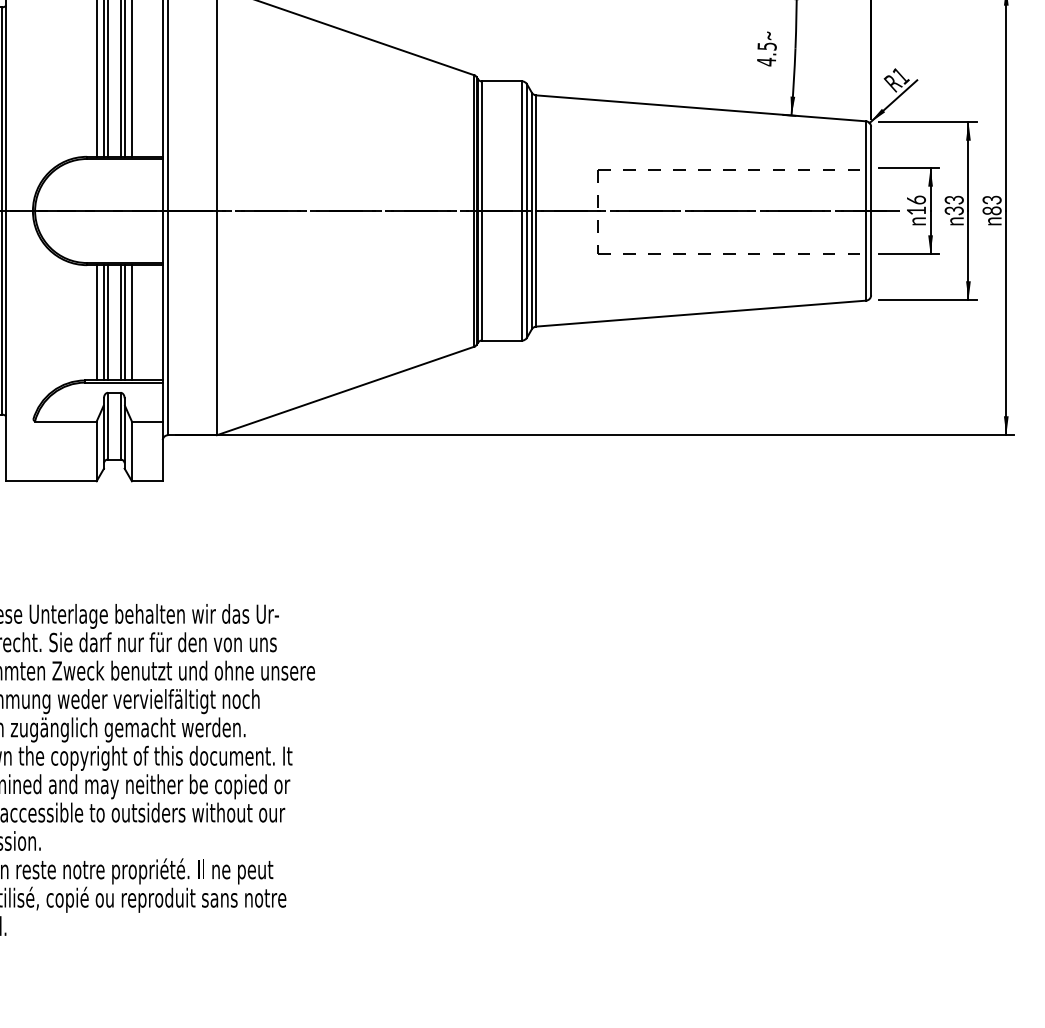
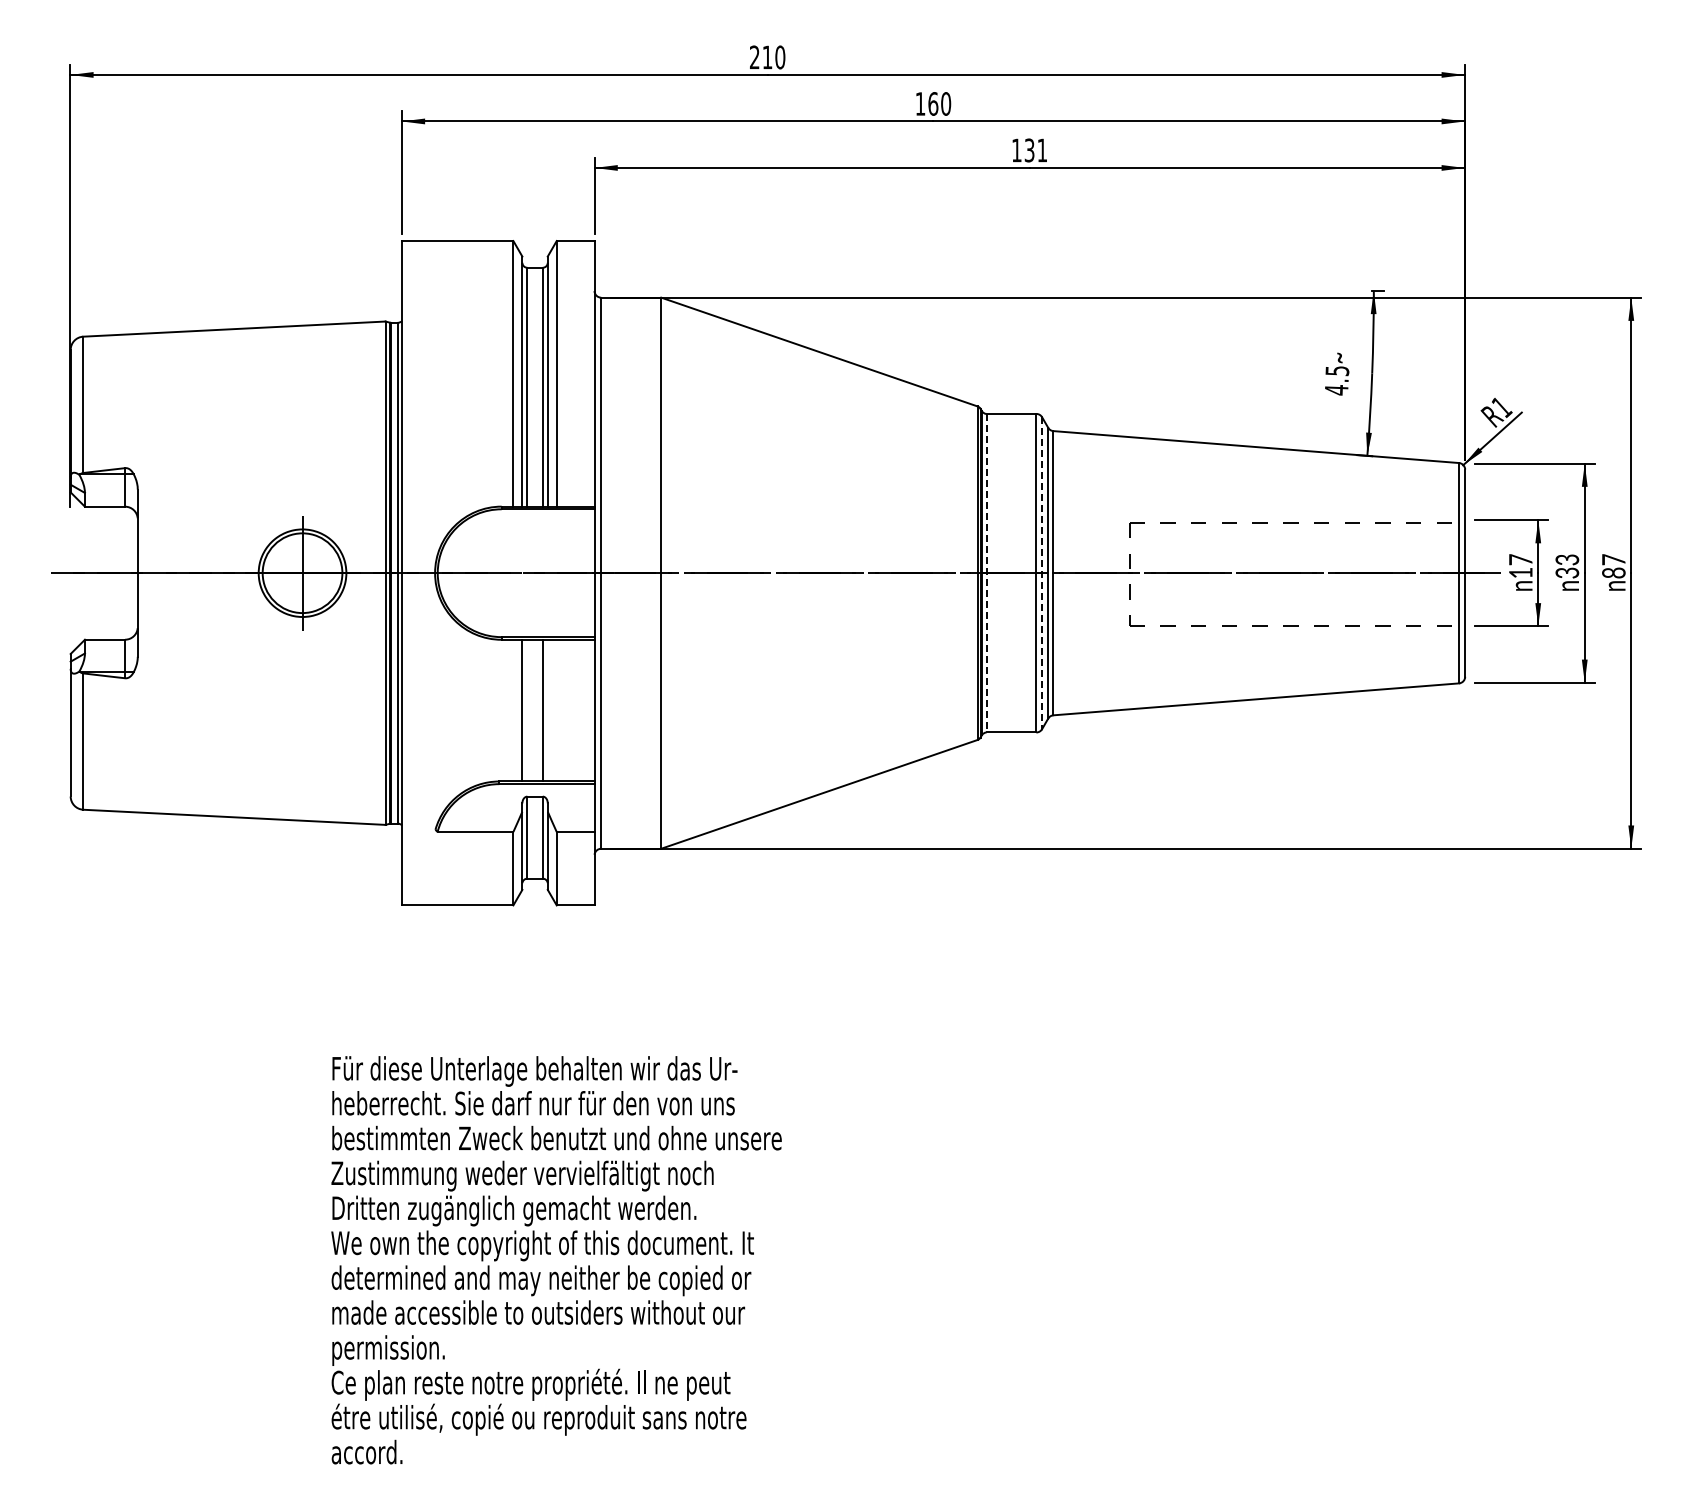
text: (916, 199) -> (1520, 559), 16 -> 17
text: (991, 199) -> (1613, 559), 83 -> 87
line: (481, 211) -> (986, 573), solid -> dashed
line: (527, 211) -> (1042, 573), solid -> dashed
line: (96, 322) -> (513, 710), removed
line: (108, 322) -> (527, 710), removed
line: (124, 322) -> (547, 710), removed
line: (131, 322) -> (556, 710), removed

